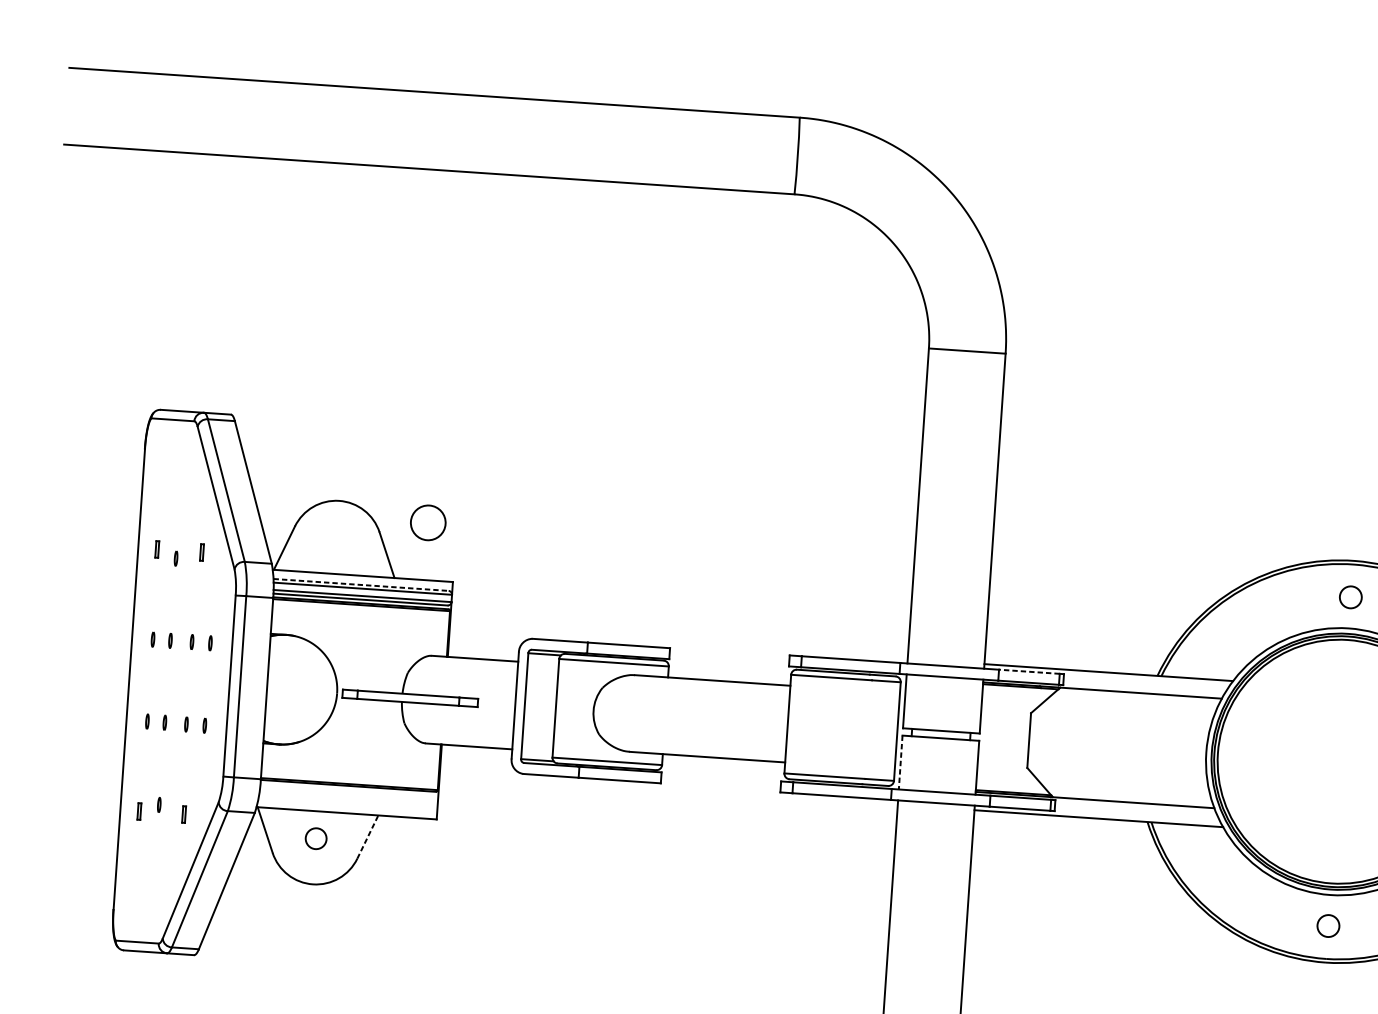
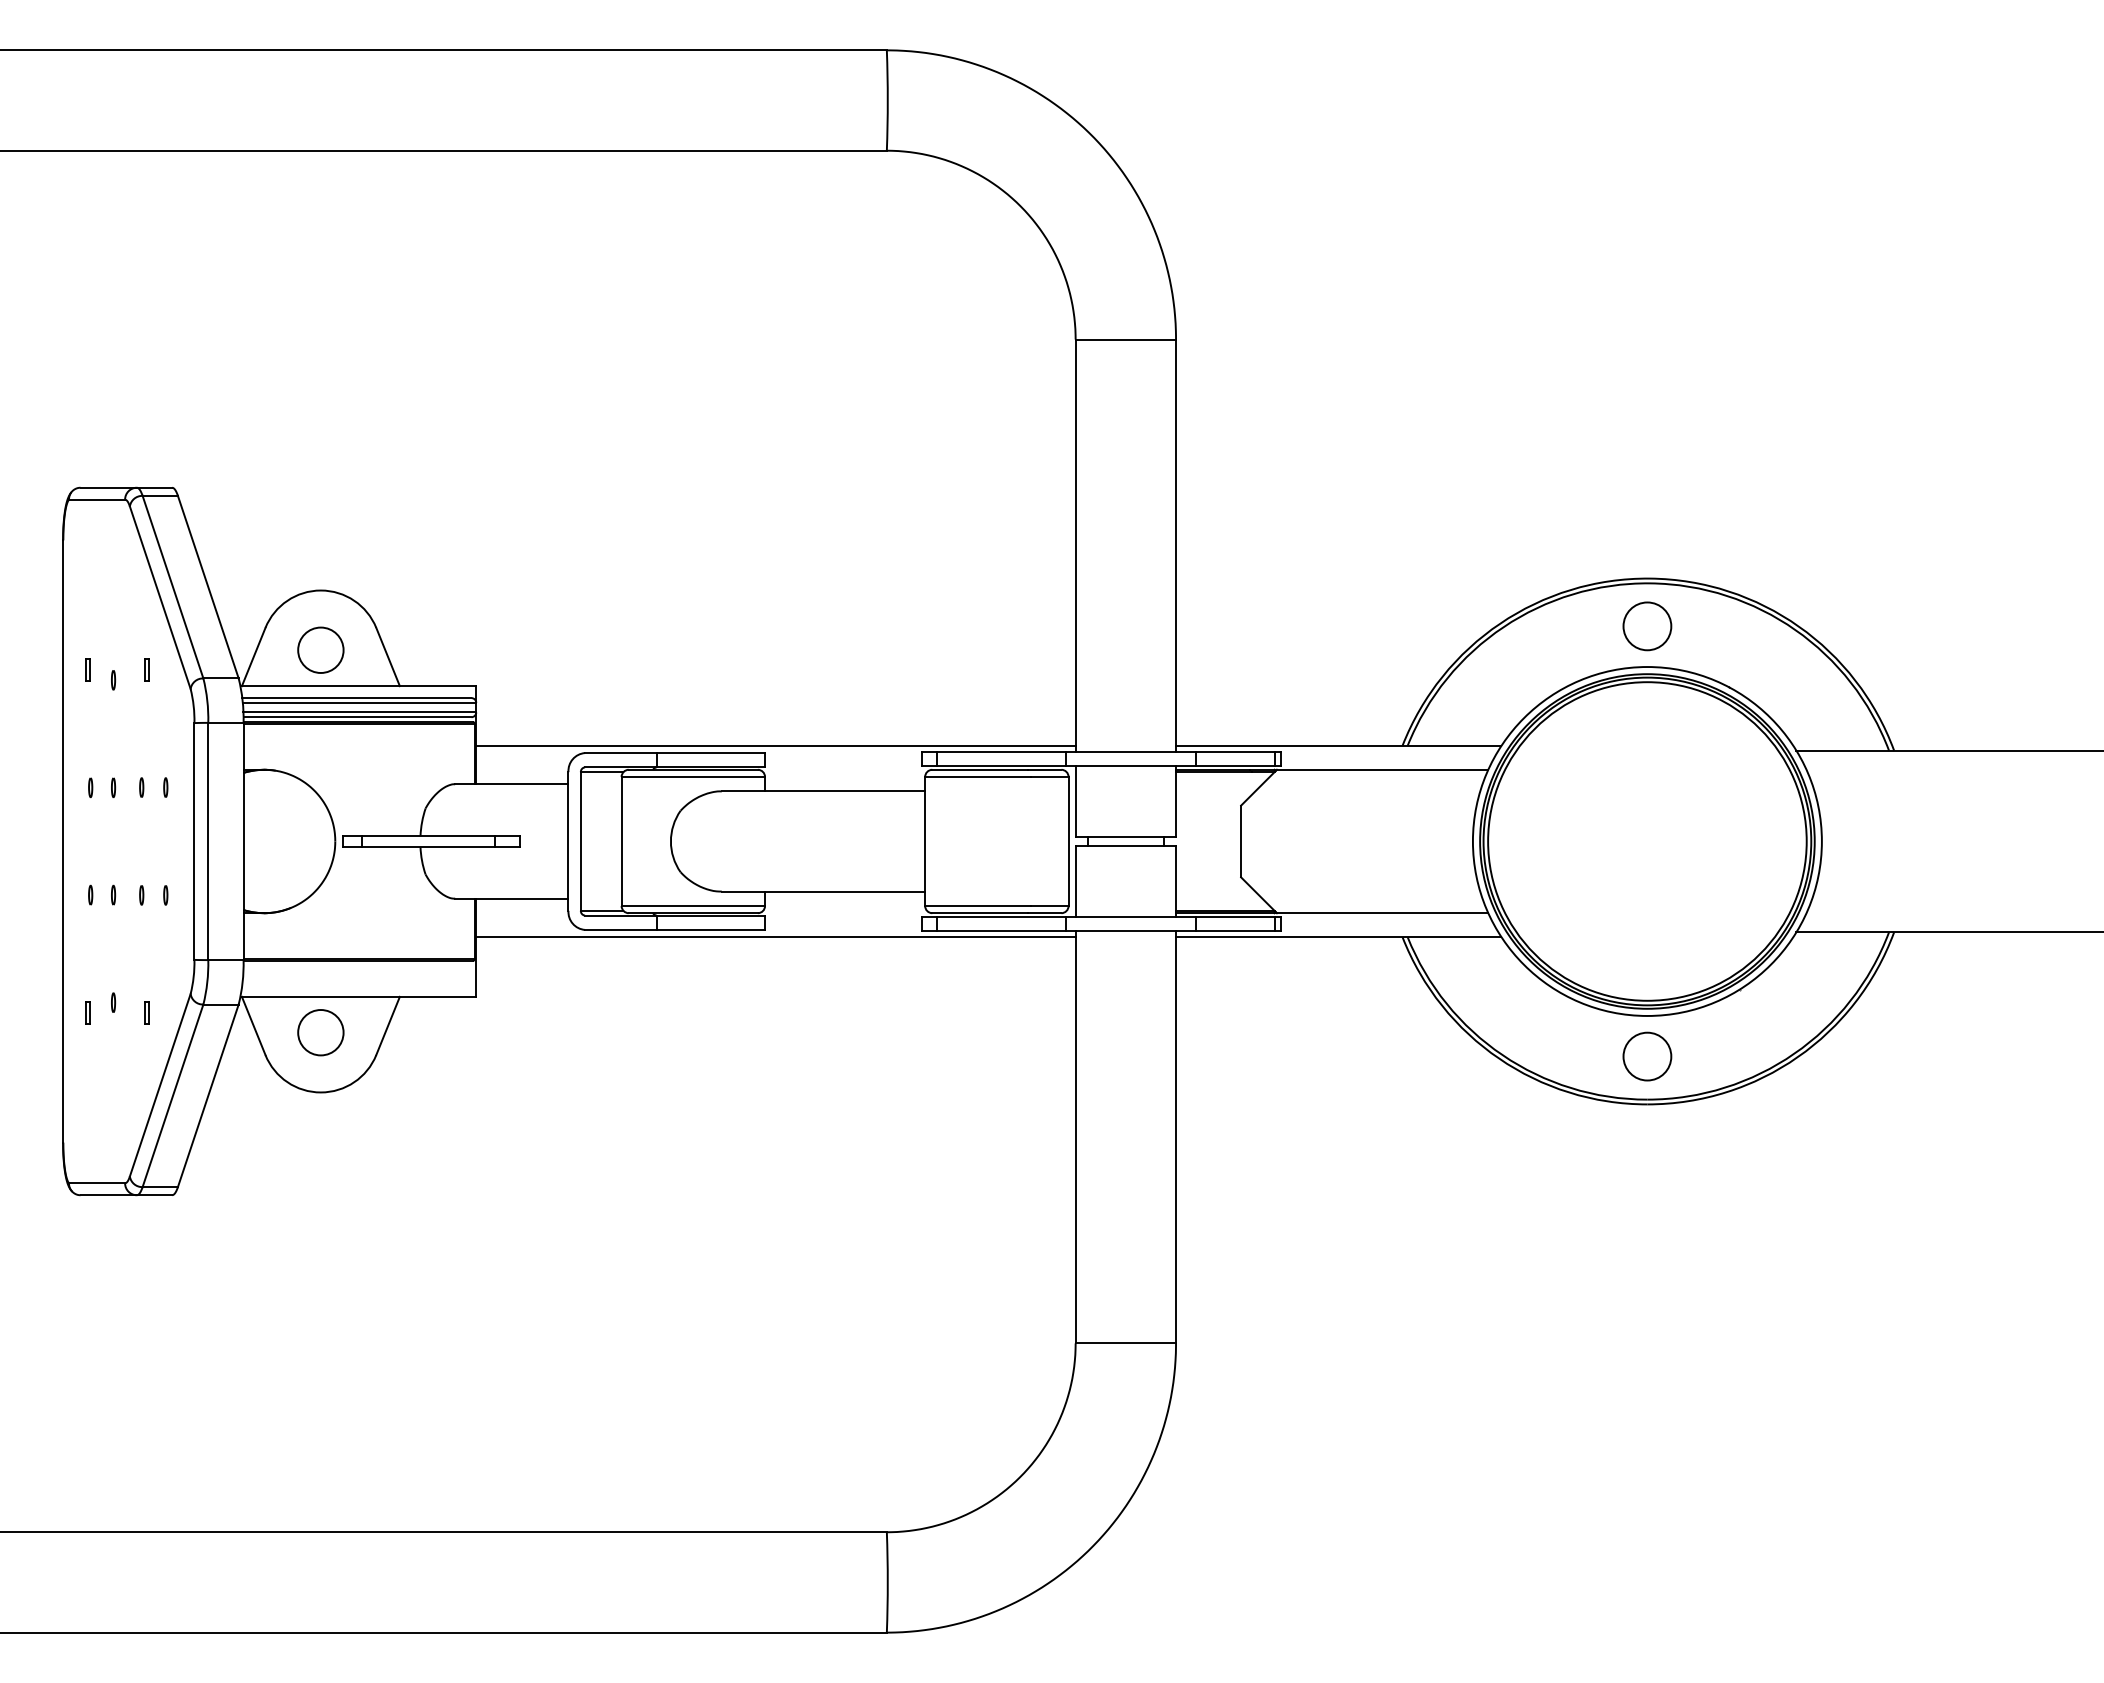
circle: (428, 522) -> (320, 649), moved
line: (360, 585) -> (356, 698), dashed -> solid
circle: (1350, 597) -> (1647, 626), size x1.67
line: (678, 642) -> (775, 745), added
line: (1029, 671) -> (1235, 751), dashed -> solid
line: (900, 763) -> (1075, 882), dashed -> solid
line: (668, 789) -> (775, 937), added
line: (368, 836) -> (388, 1025), dashed -> solid
circle: (315, 838) -> (320, 1032), size x1.67
circle: (1328, 926) -> (1647, 1056), size x1.67

